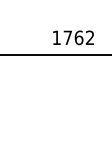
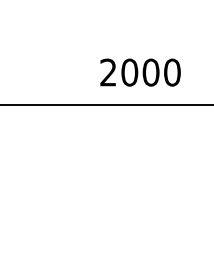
text: (73, 37) -> (140, 71), 1762 -> 2000

